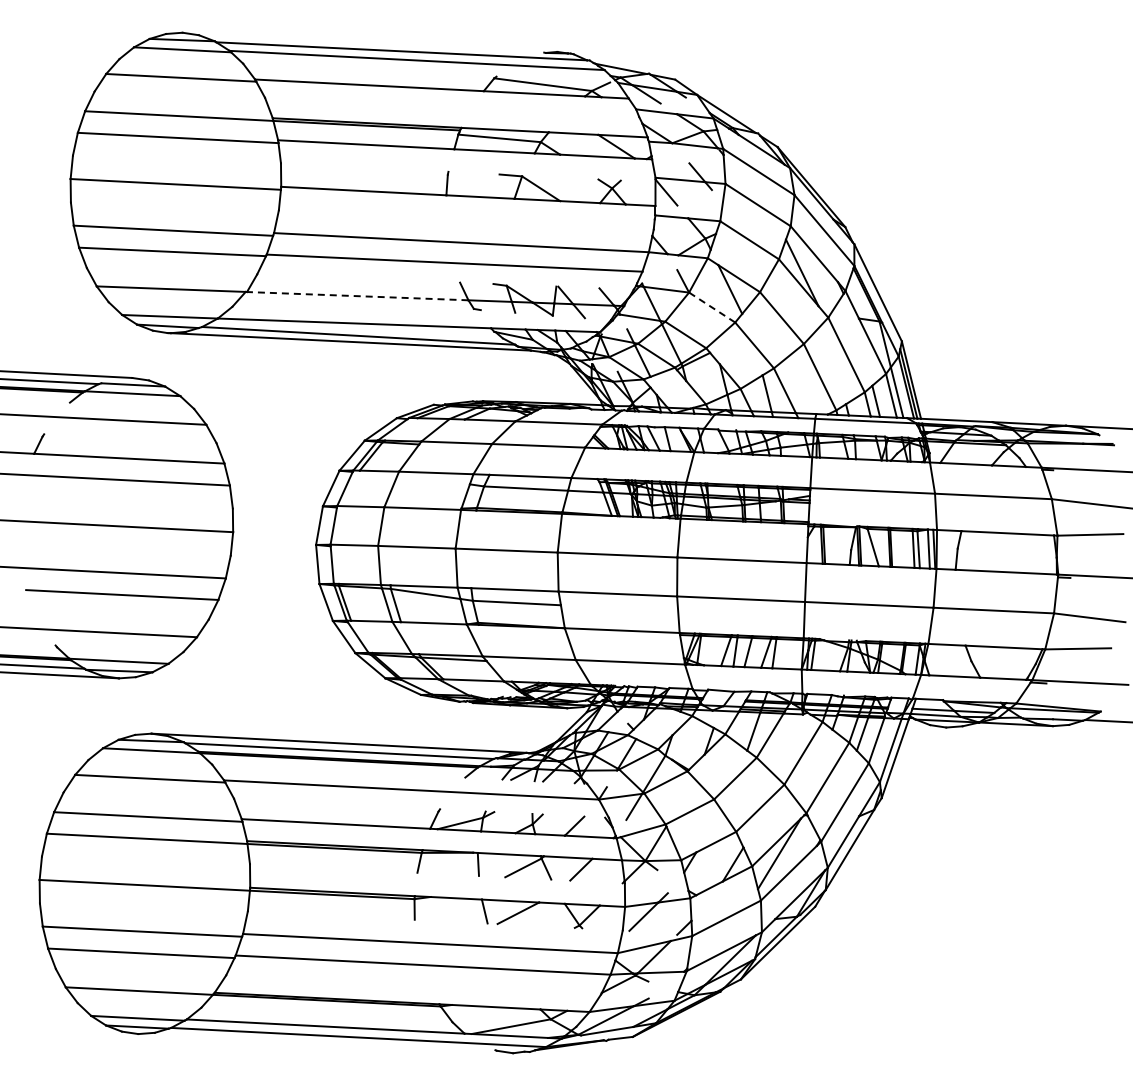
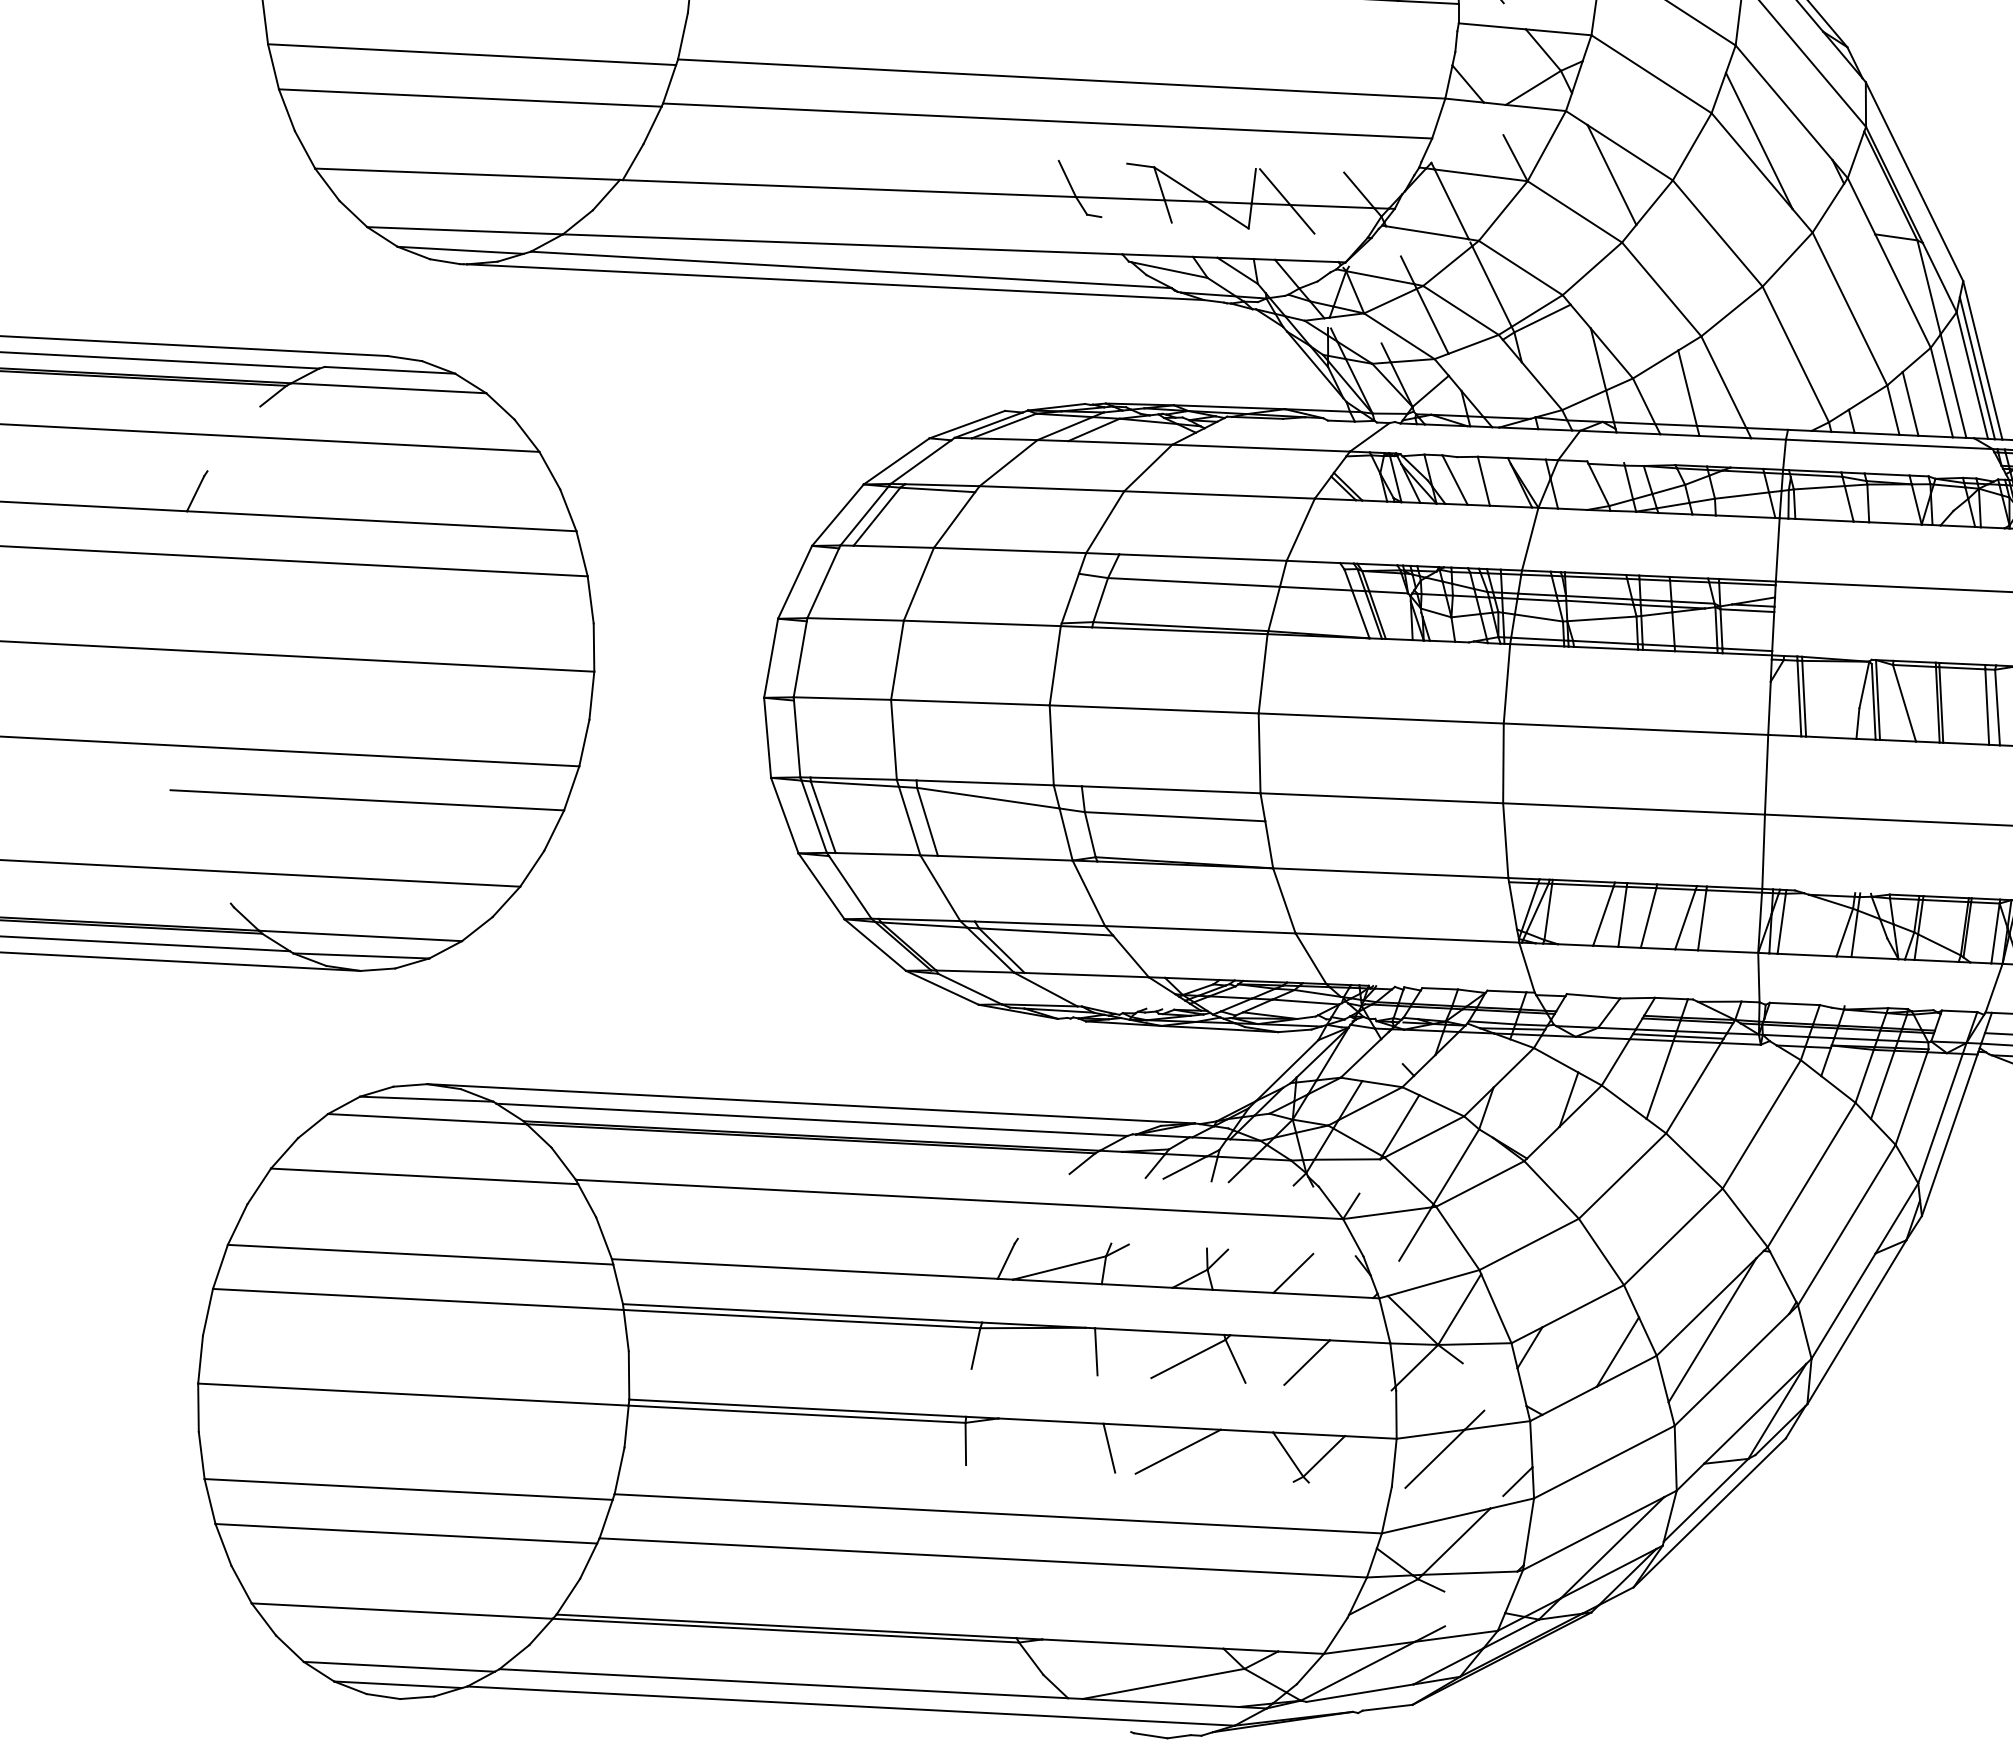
line: (357, 296) -> (848, 189), dashed -> solid
line: (712, 307) -> (1575, 211), dashed -> solid

